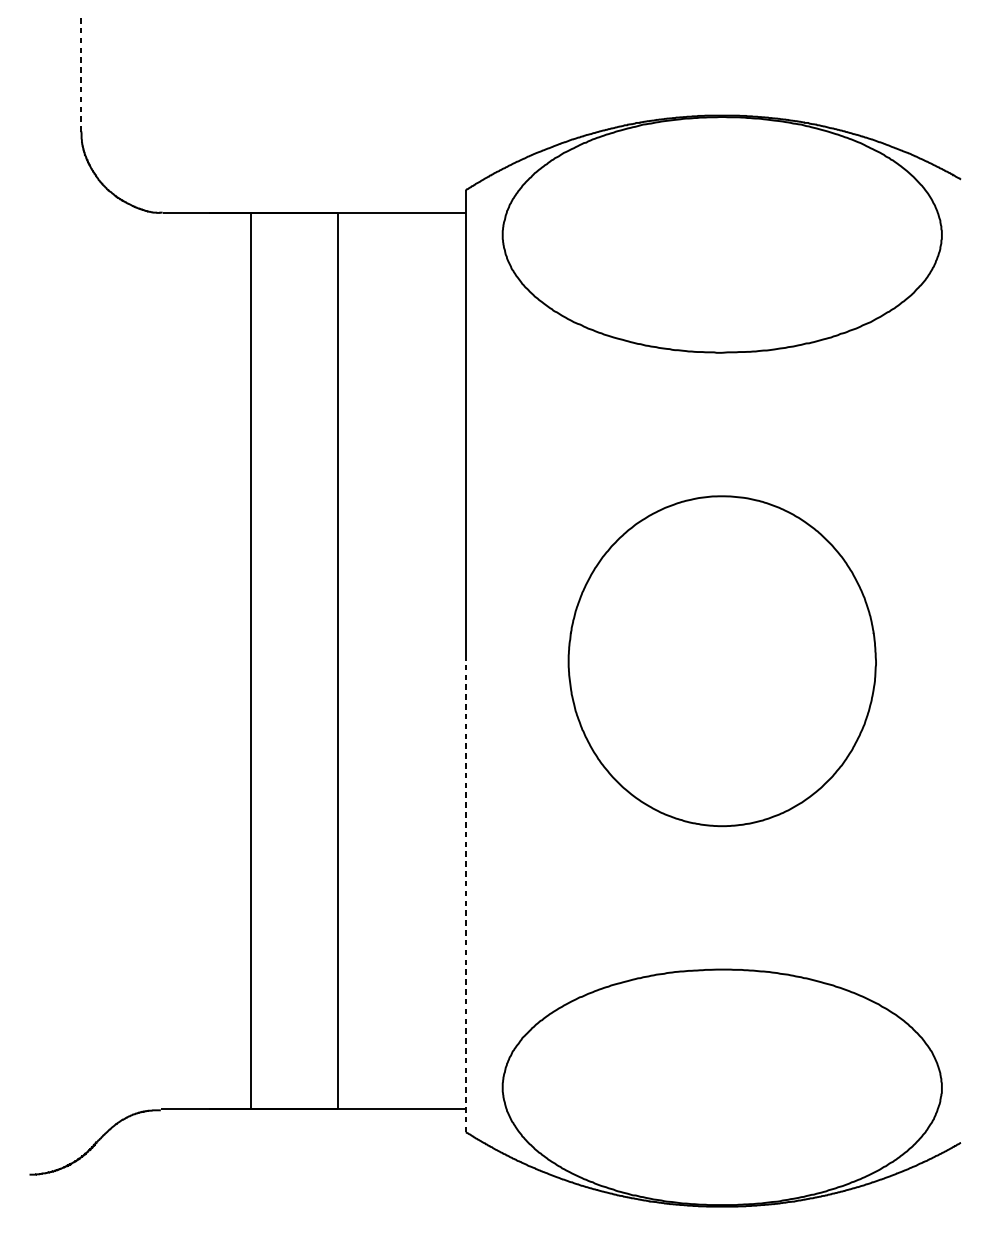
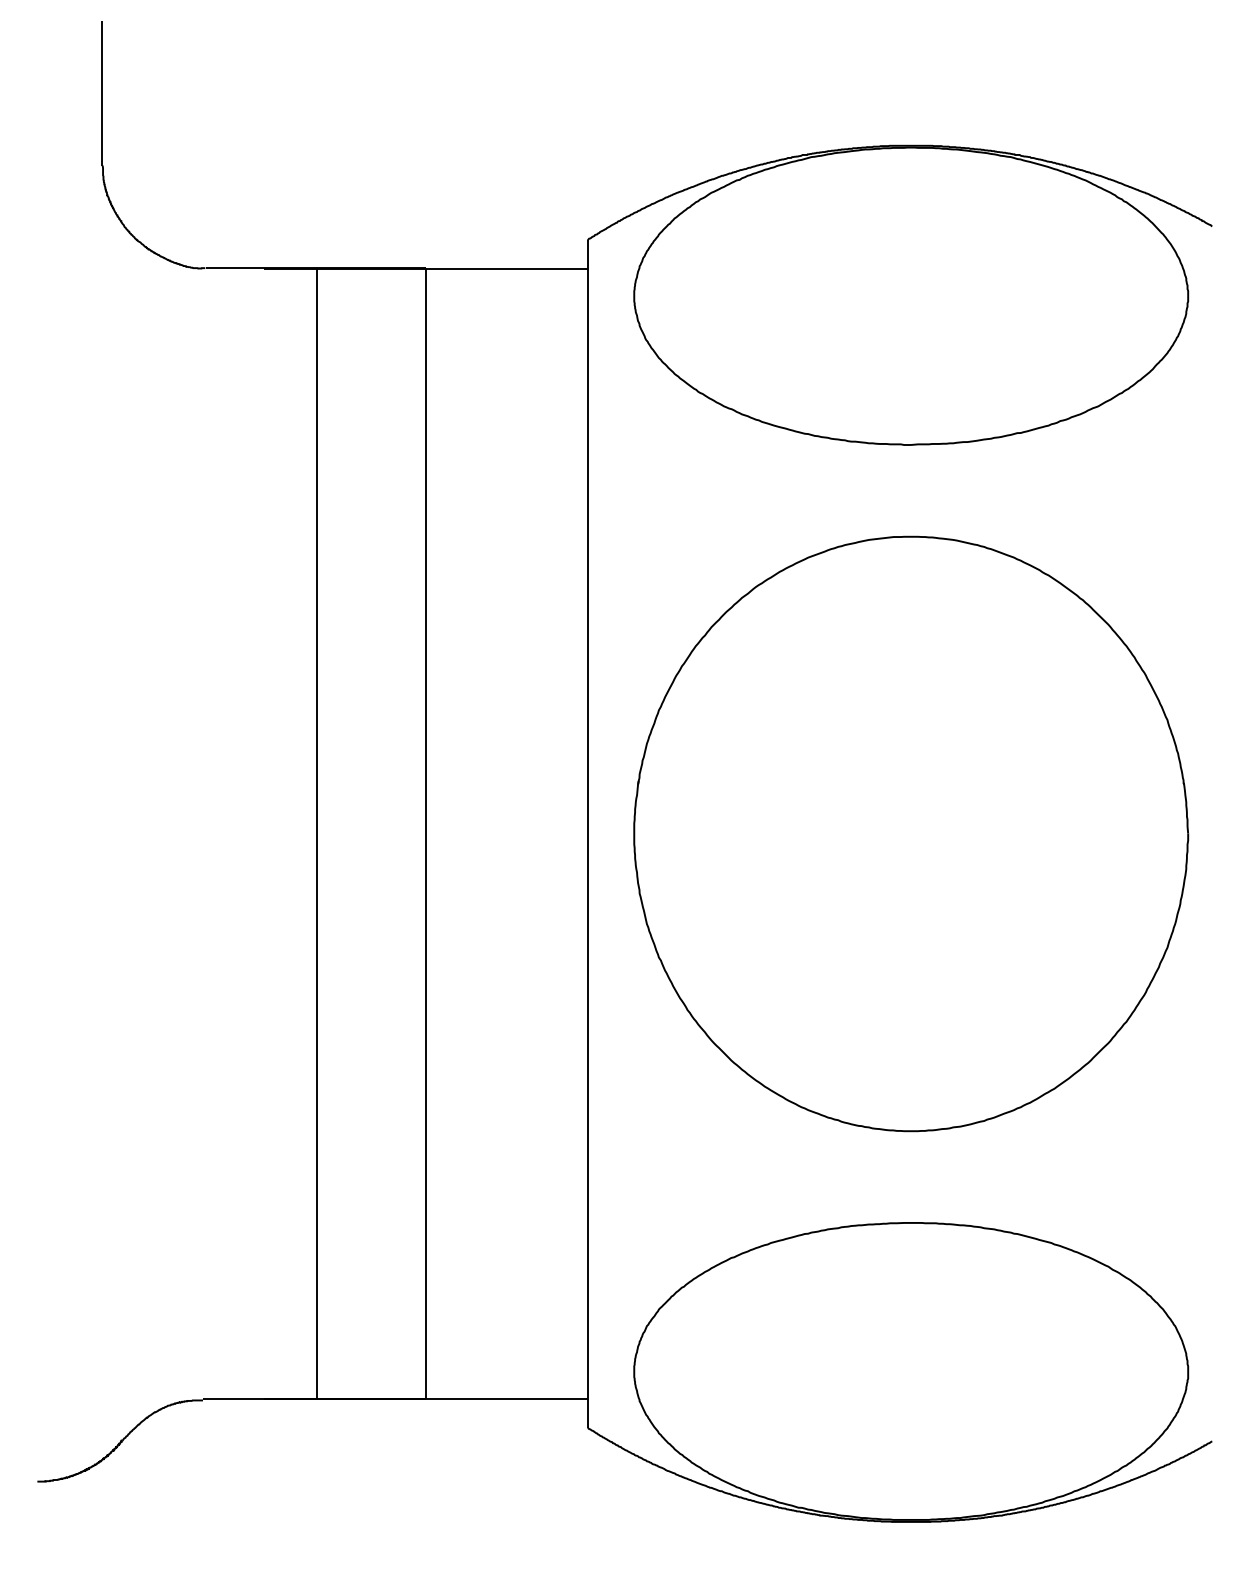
line: (80, 74) -> (101, 93), dashed -> solid
part: (722, 660) -> (911, 833), size x1.43
line: (465, 896) -> (587, 1130), dashed -> solid

